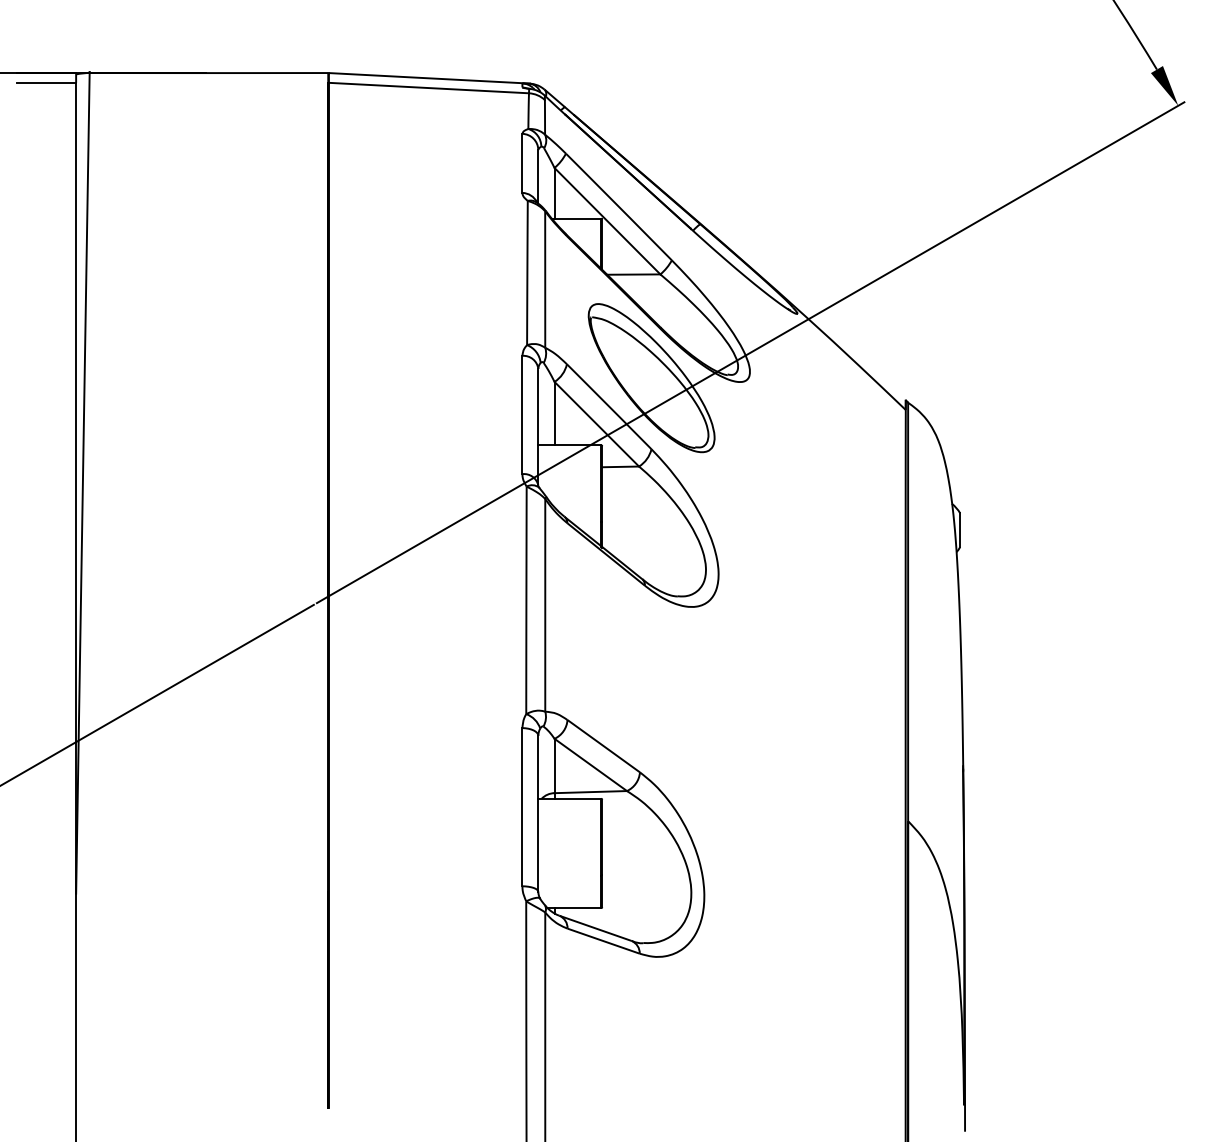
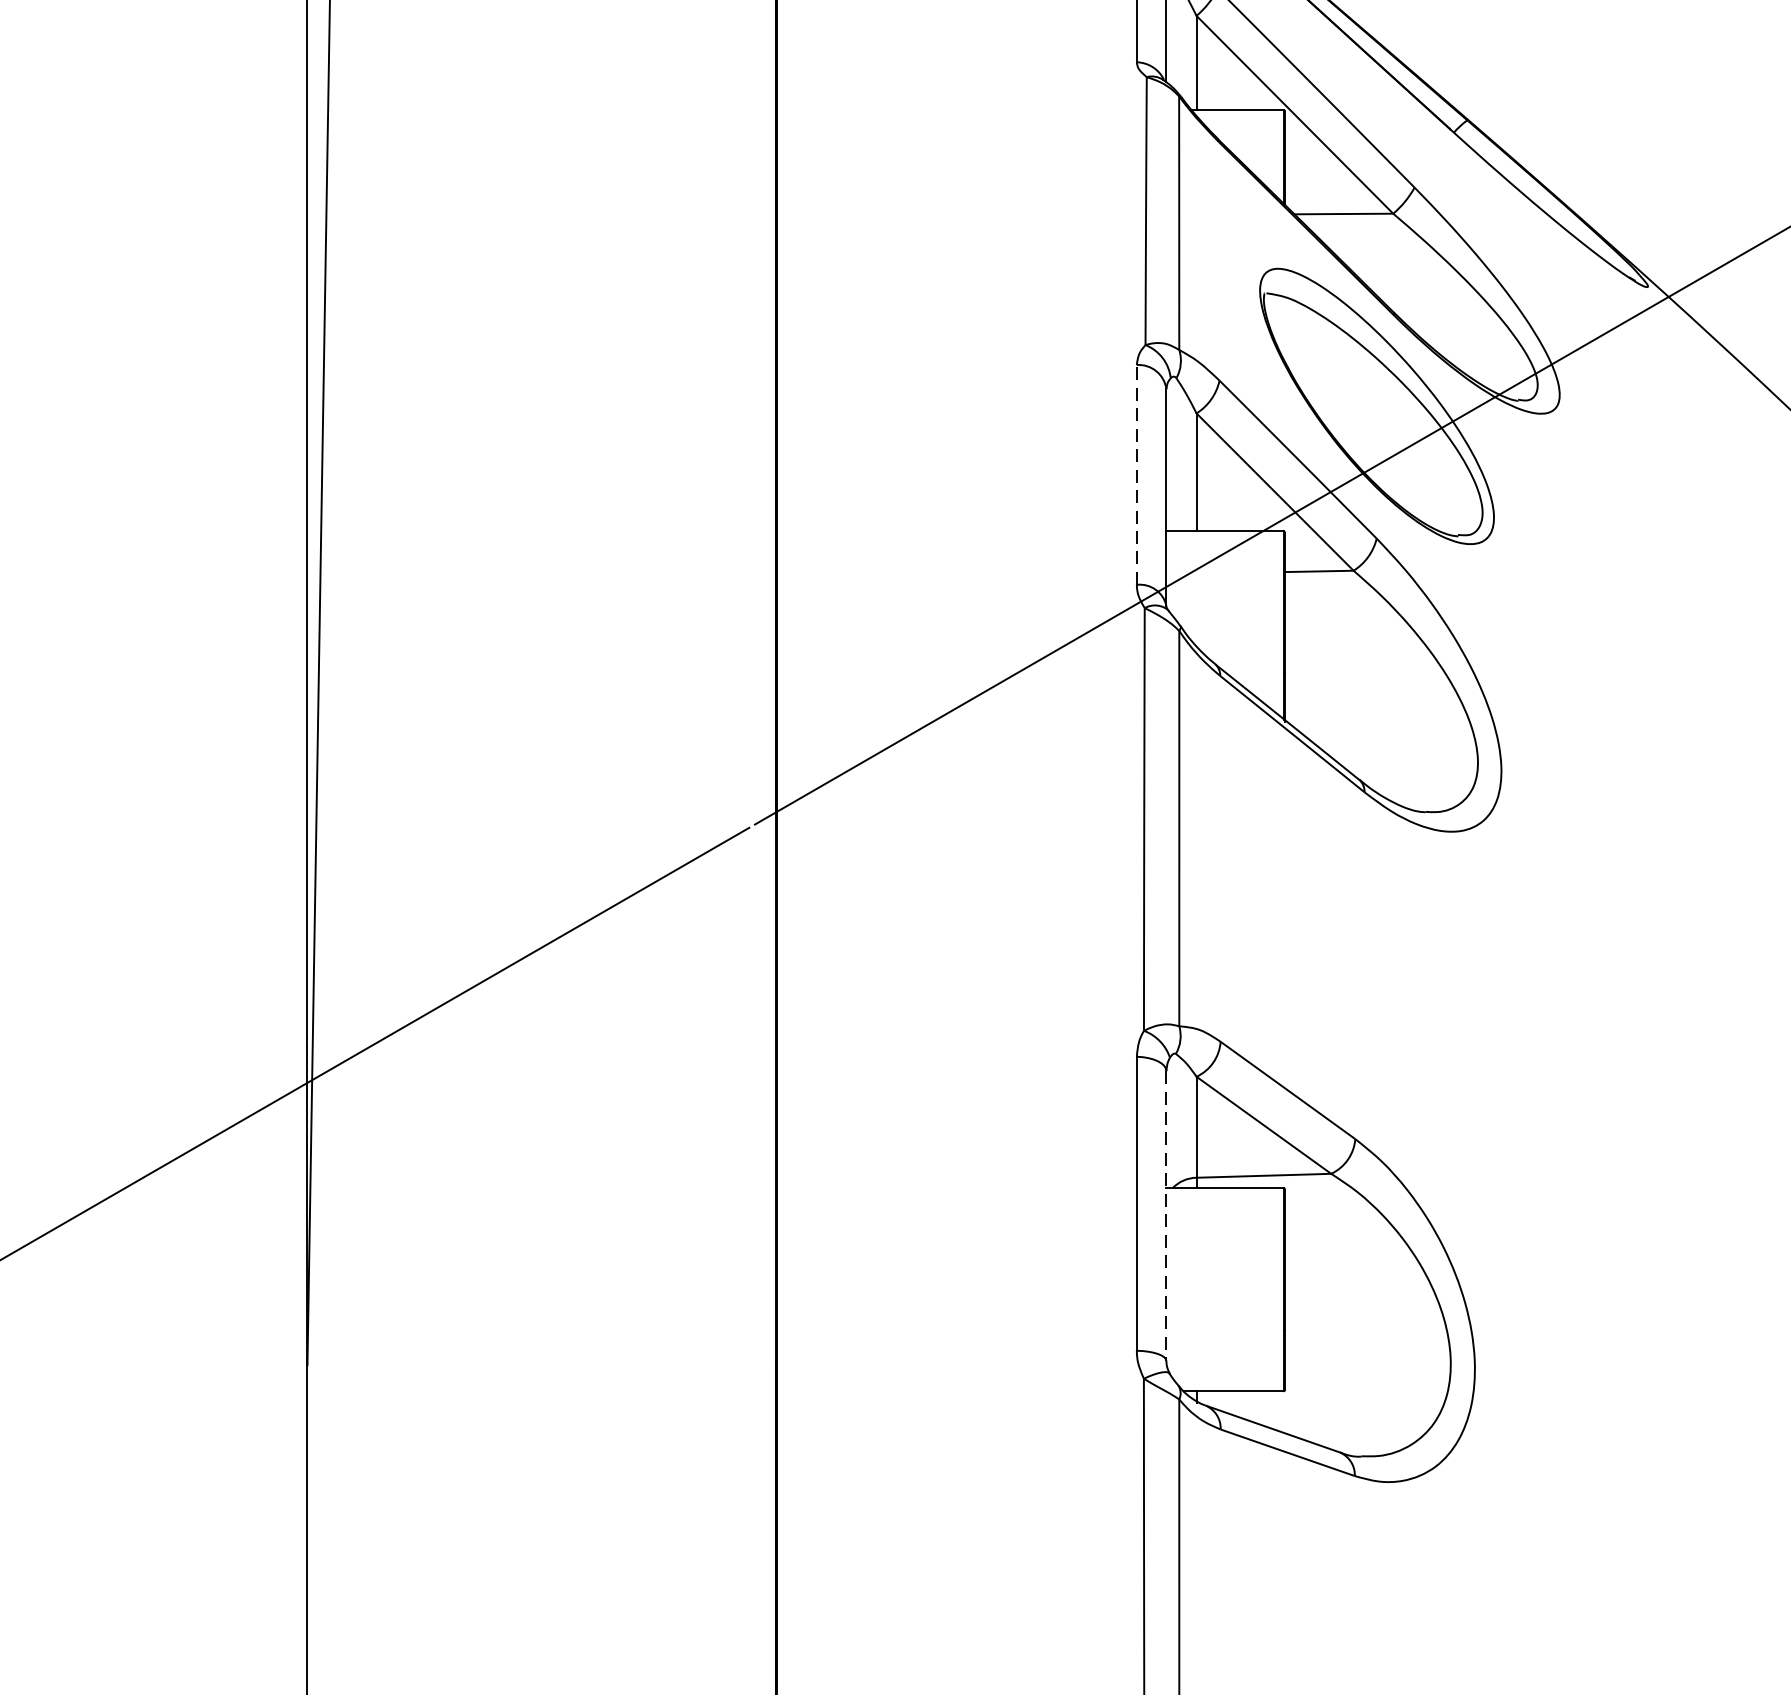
line: (522, 414) -> (1136, 474), solid -> dashed
line: (538, 813) -> (1166, 1215), solid -> dashed

